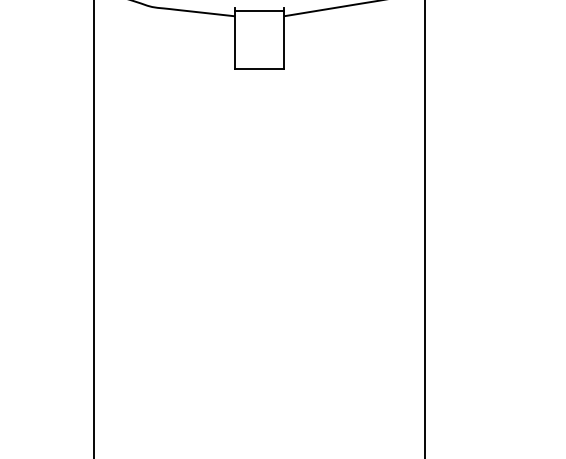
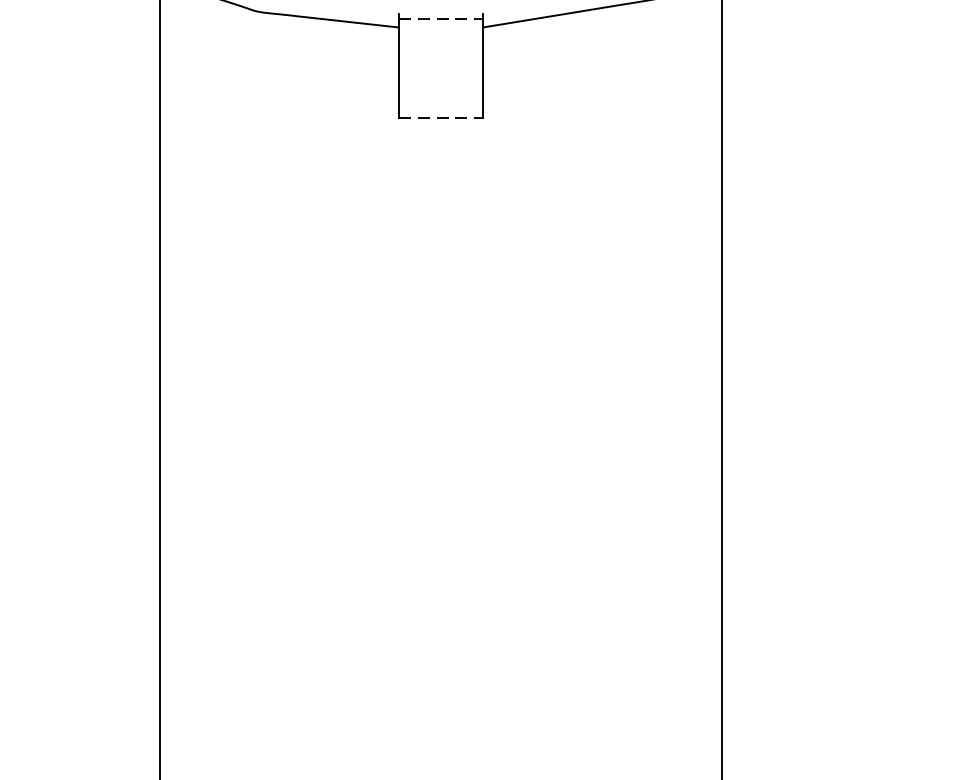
line: (259, 11) -> (441, 19), solid -> dashed
line: (259, 69) -> (441, 118), solid -> dashed

